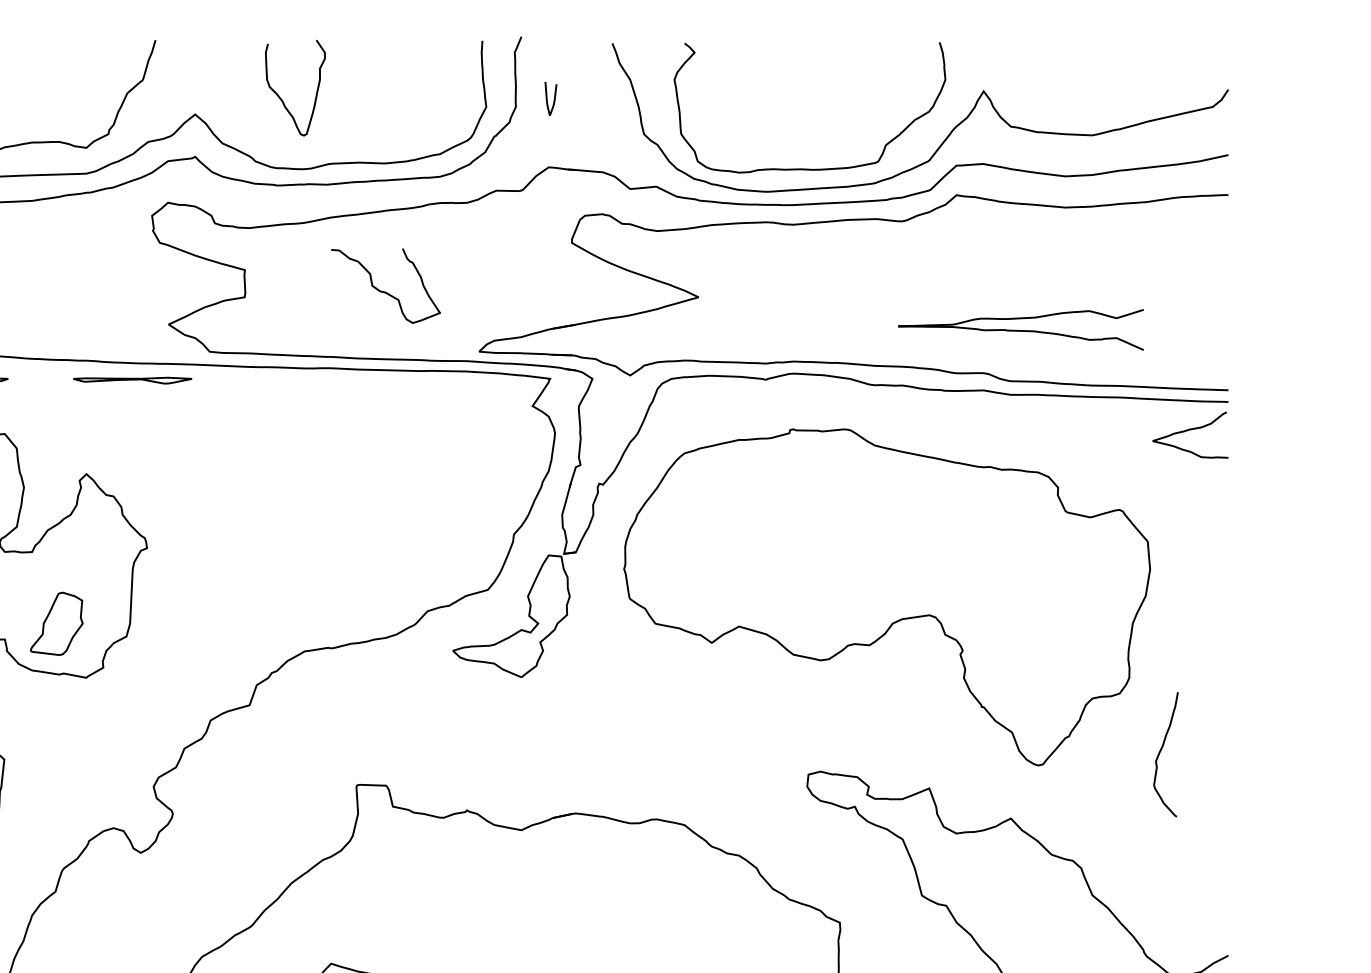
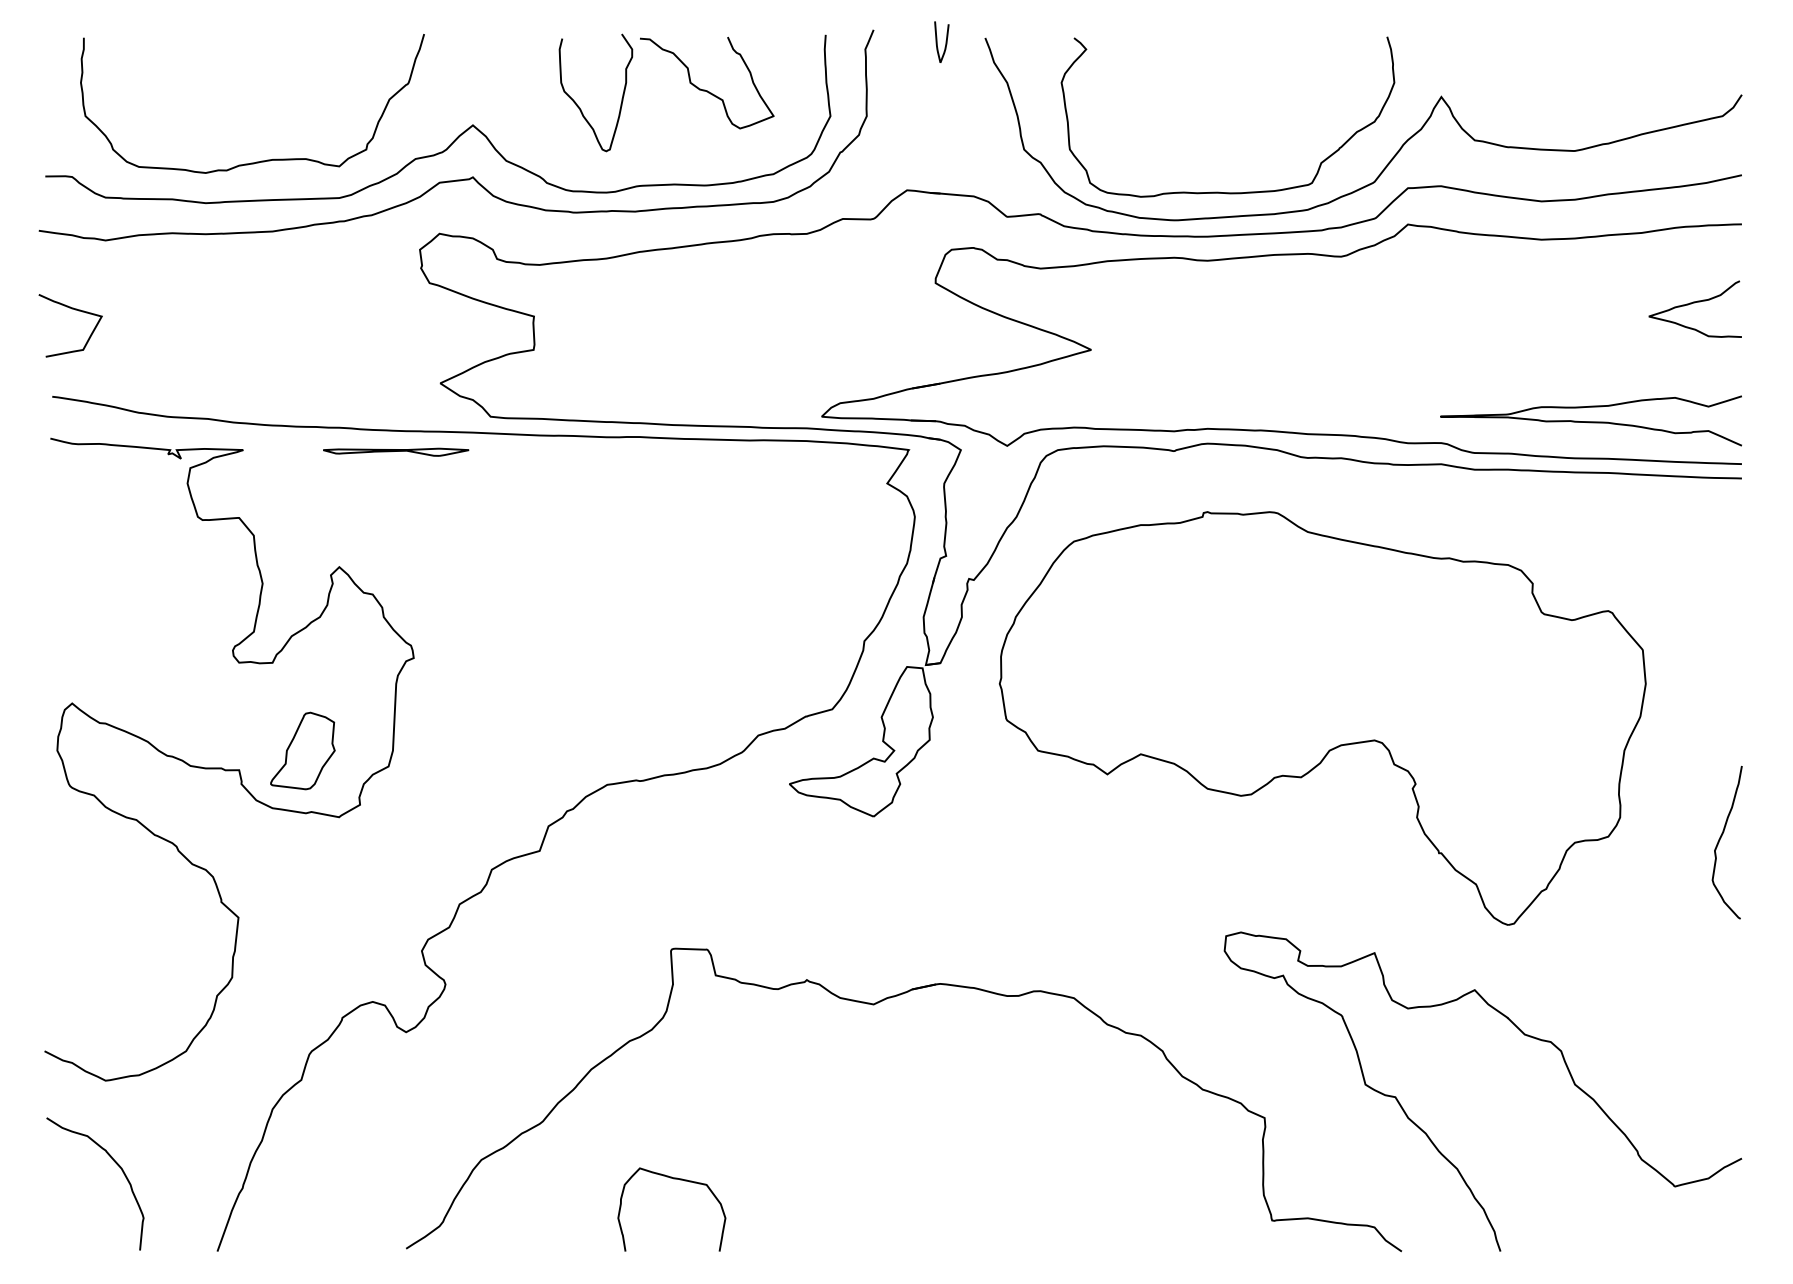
curve: (547, 98) -> (937, 41), moved
curve: (384, 291) -> (705, 89), moved
curve: (1020, 330) -> (1590, 421), moved
curve: (1189, 430) -> (1694, 303), moved
curve: (1160, 752) -> (1720, 840), moved

